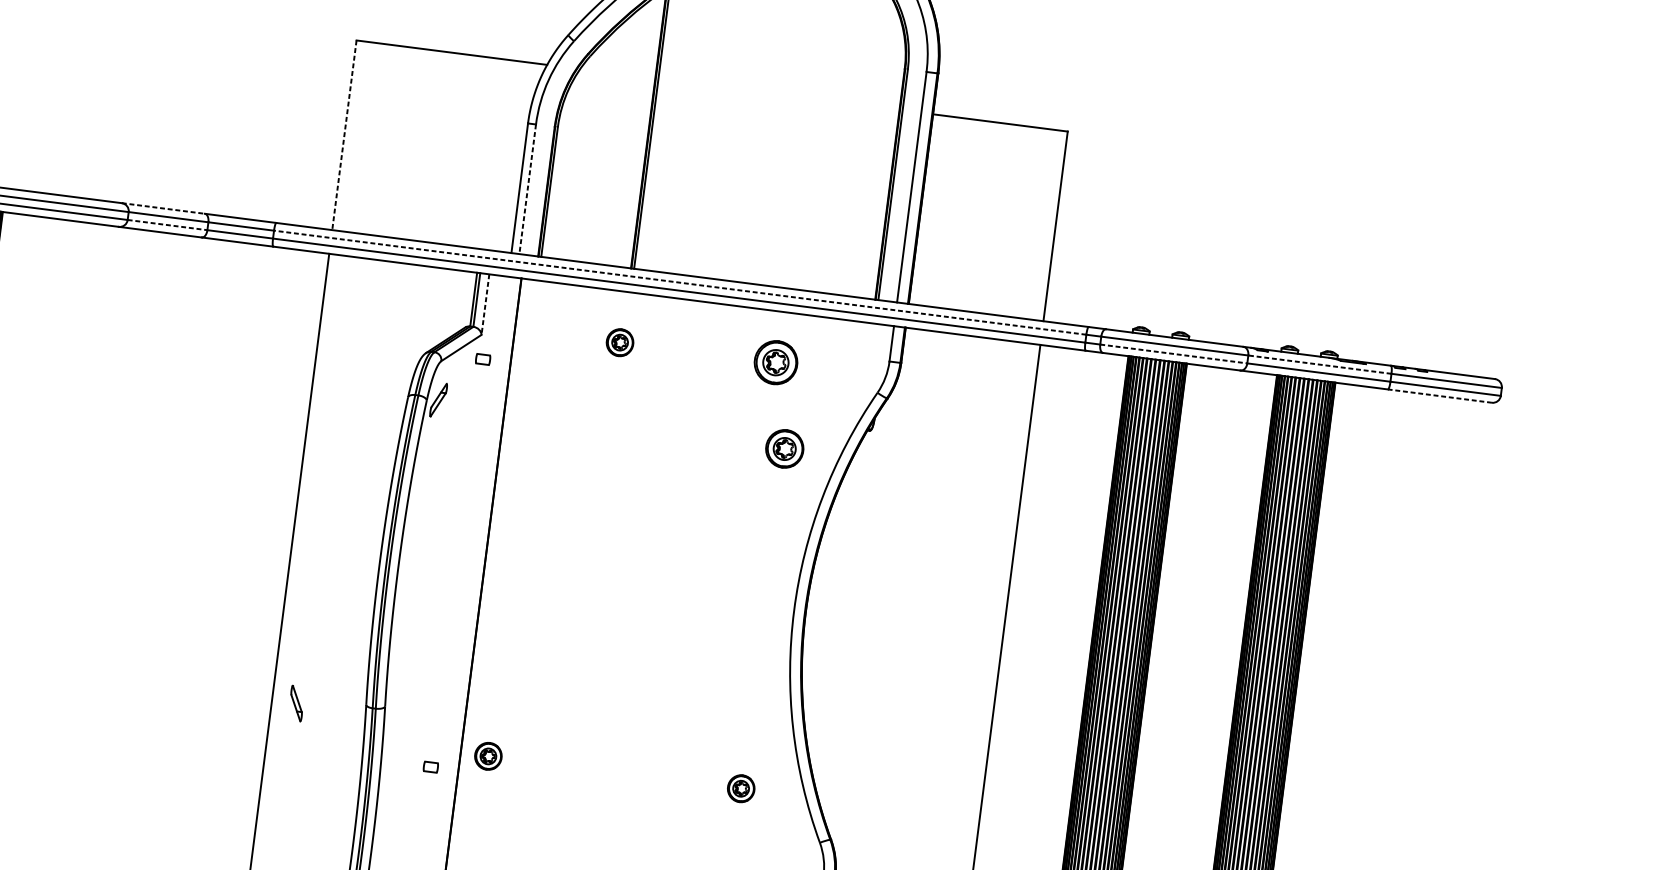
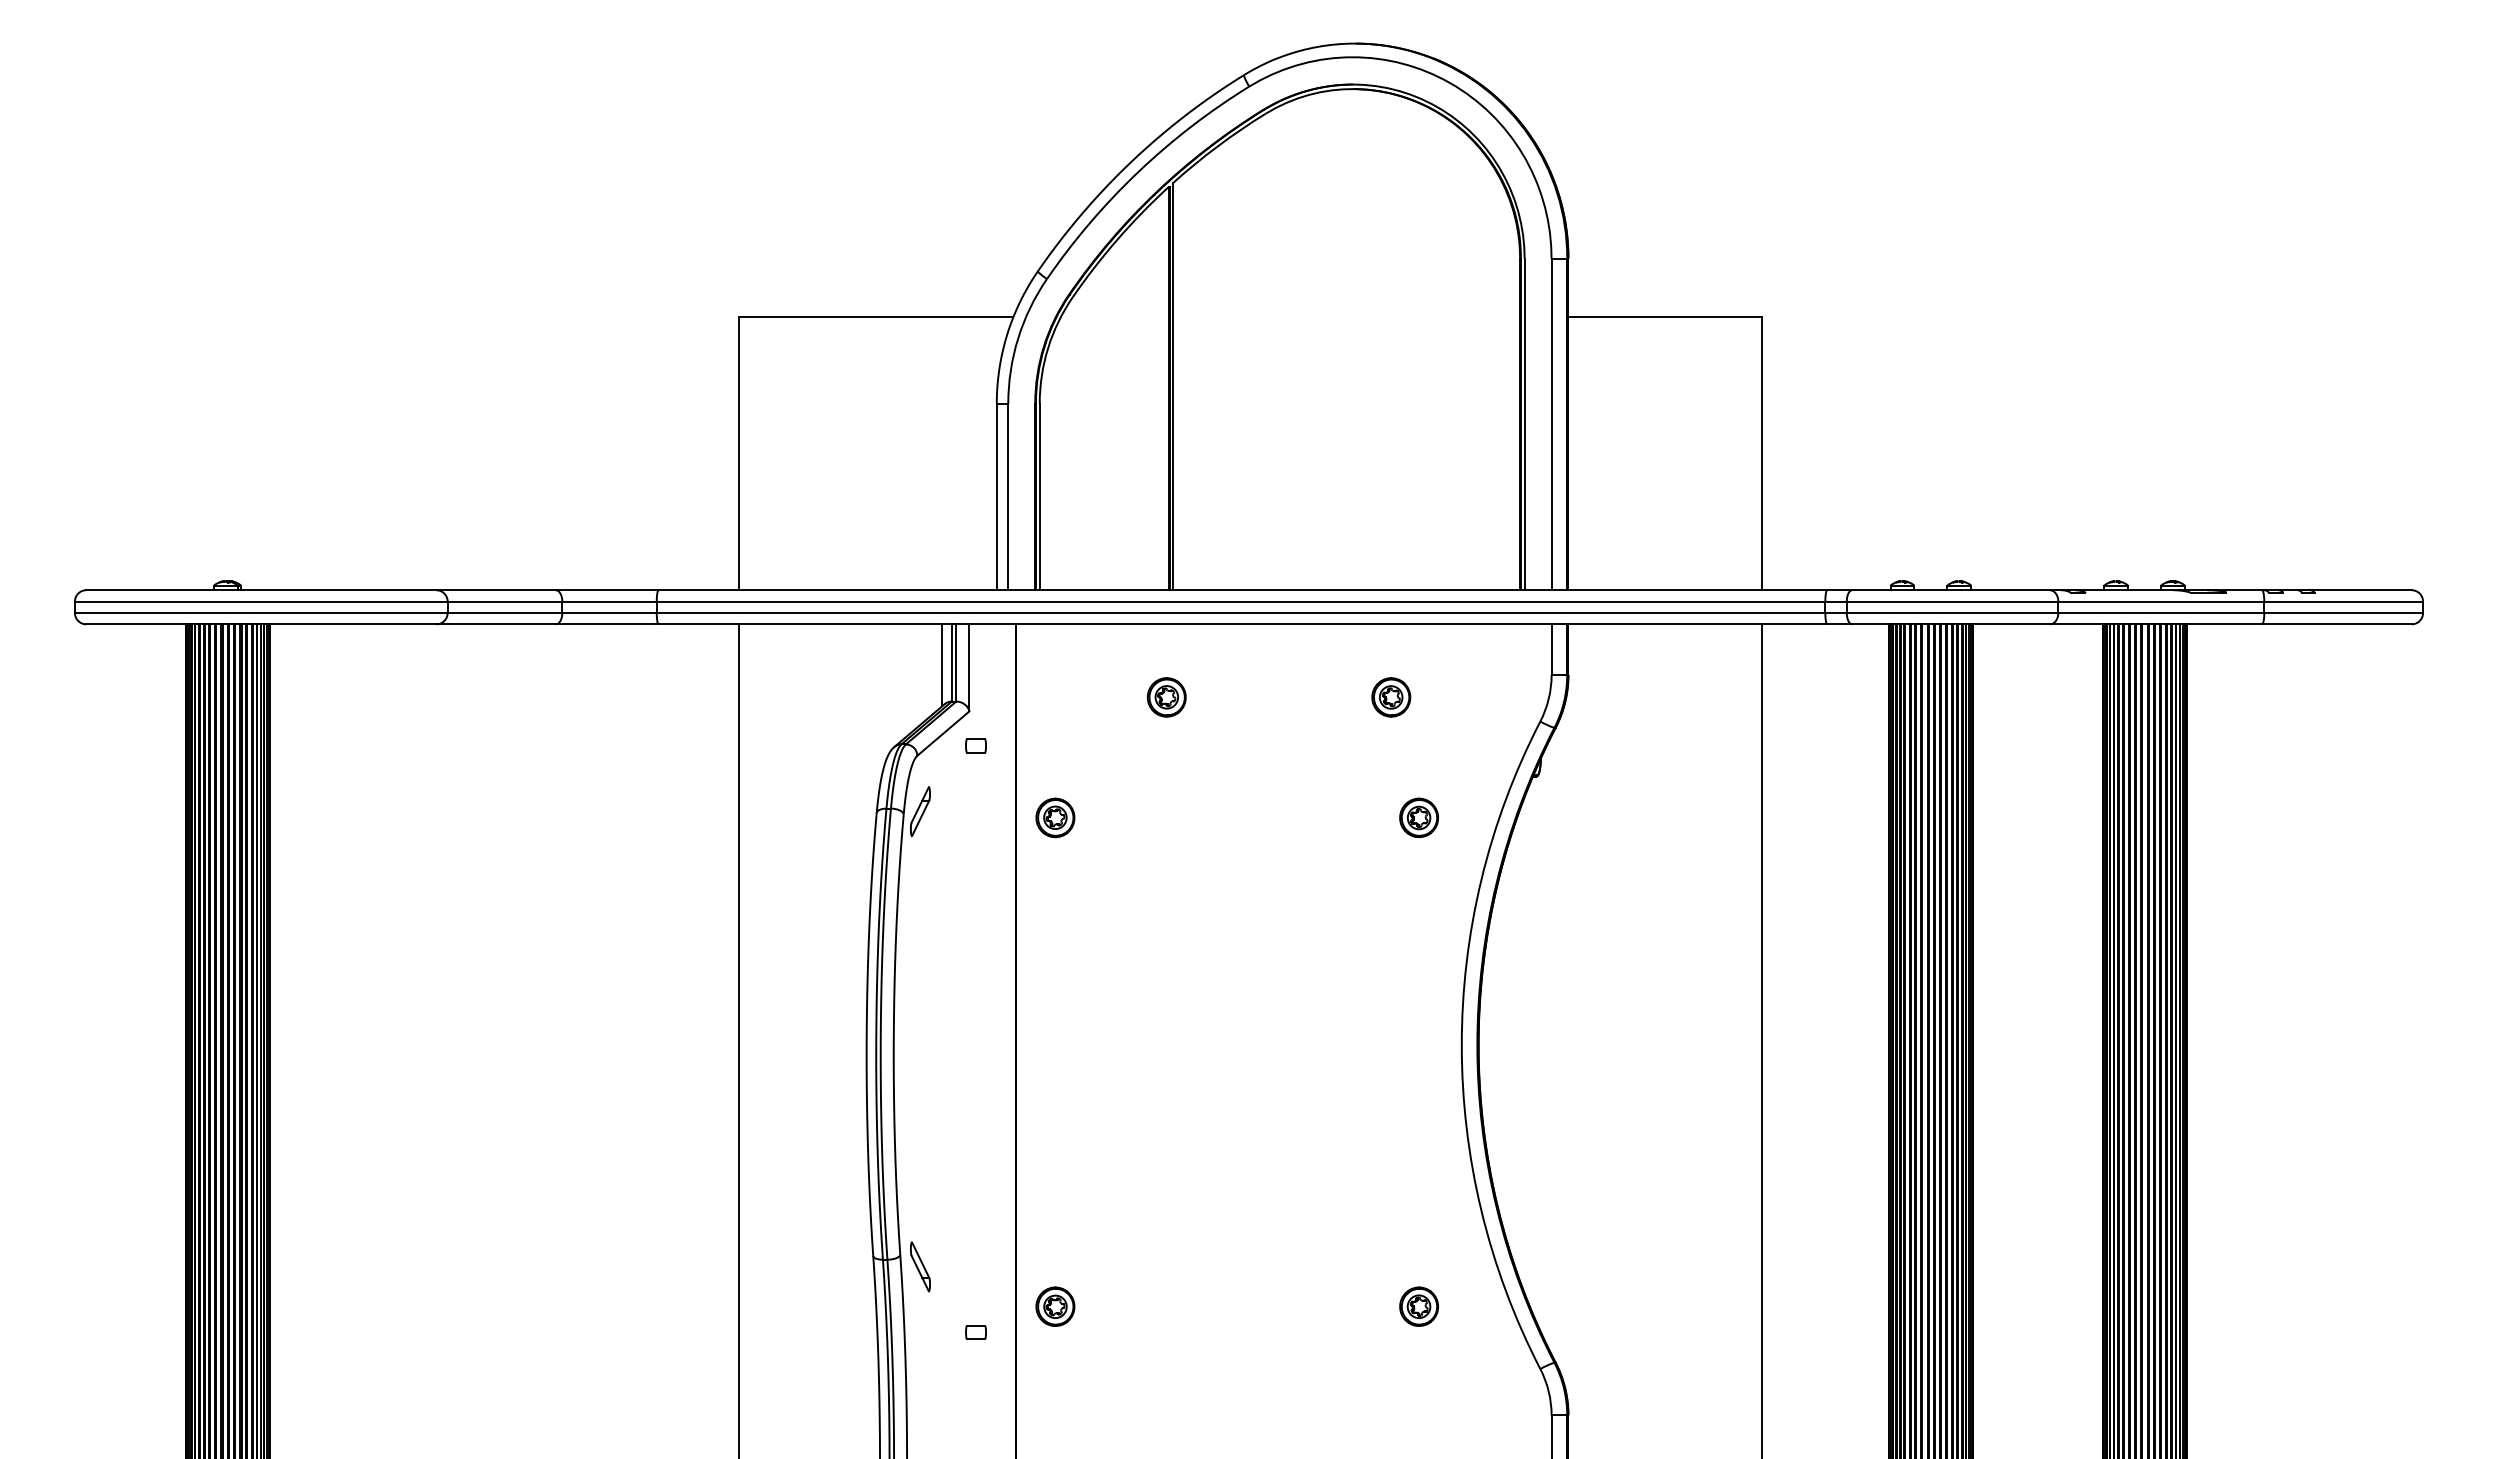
line: (344, 135) -> (739, 454), dashed -> solid
line: (527, 189) -> (1008, 497), dashed -> solid
line: (163, 208) -> (496, 590), dashed -> solid
line: (167, 224) -> (505, 612), dashed -> solid
line: (679, 282) -> (1240, 601), dashed -> solid
line: (466, 300) -> (942, 665), added
line: (485, 304) -> (969, 667), dashed -> solid
line: (1173, 353) -> (1952, 612), dashed -> solid
part: (776, 362) -> (1391, 697), size x0.62
line: (1320, 364) -> (2161, 601), dashed -> solid
line: (1439, 396) -> (2336, 624), dashed -> solid
part: (532, 416) -> (1055, 817), added
part: (784, 448) -> (1418, 817), size x0.71
part: (296, 703) -> (920, 1266), moved

